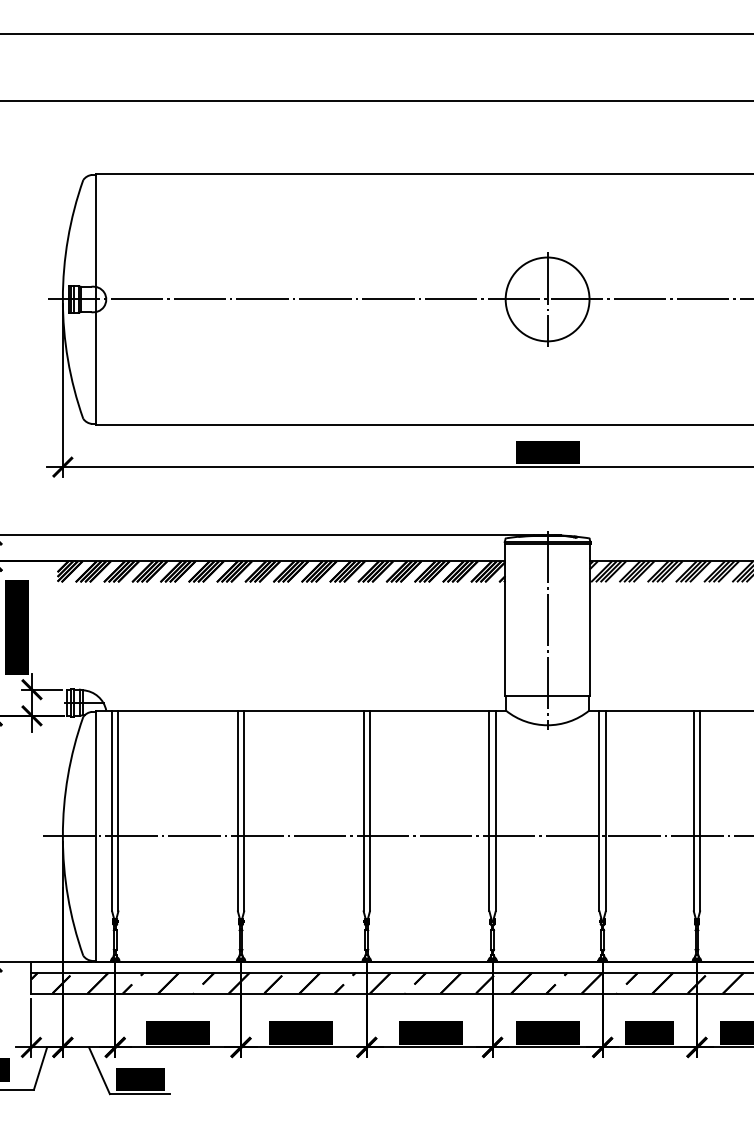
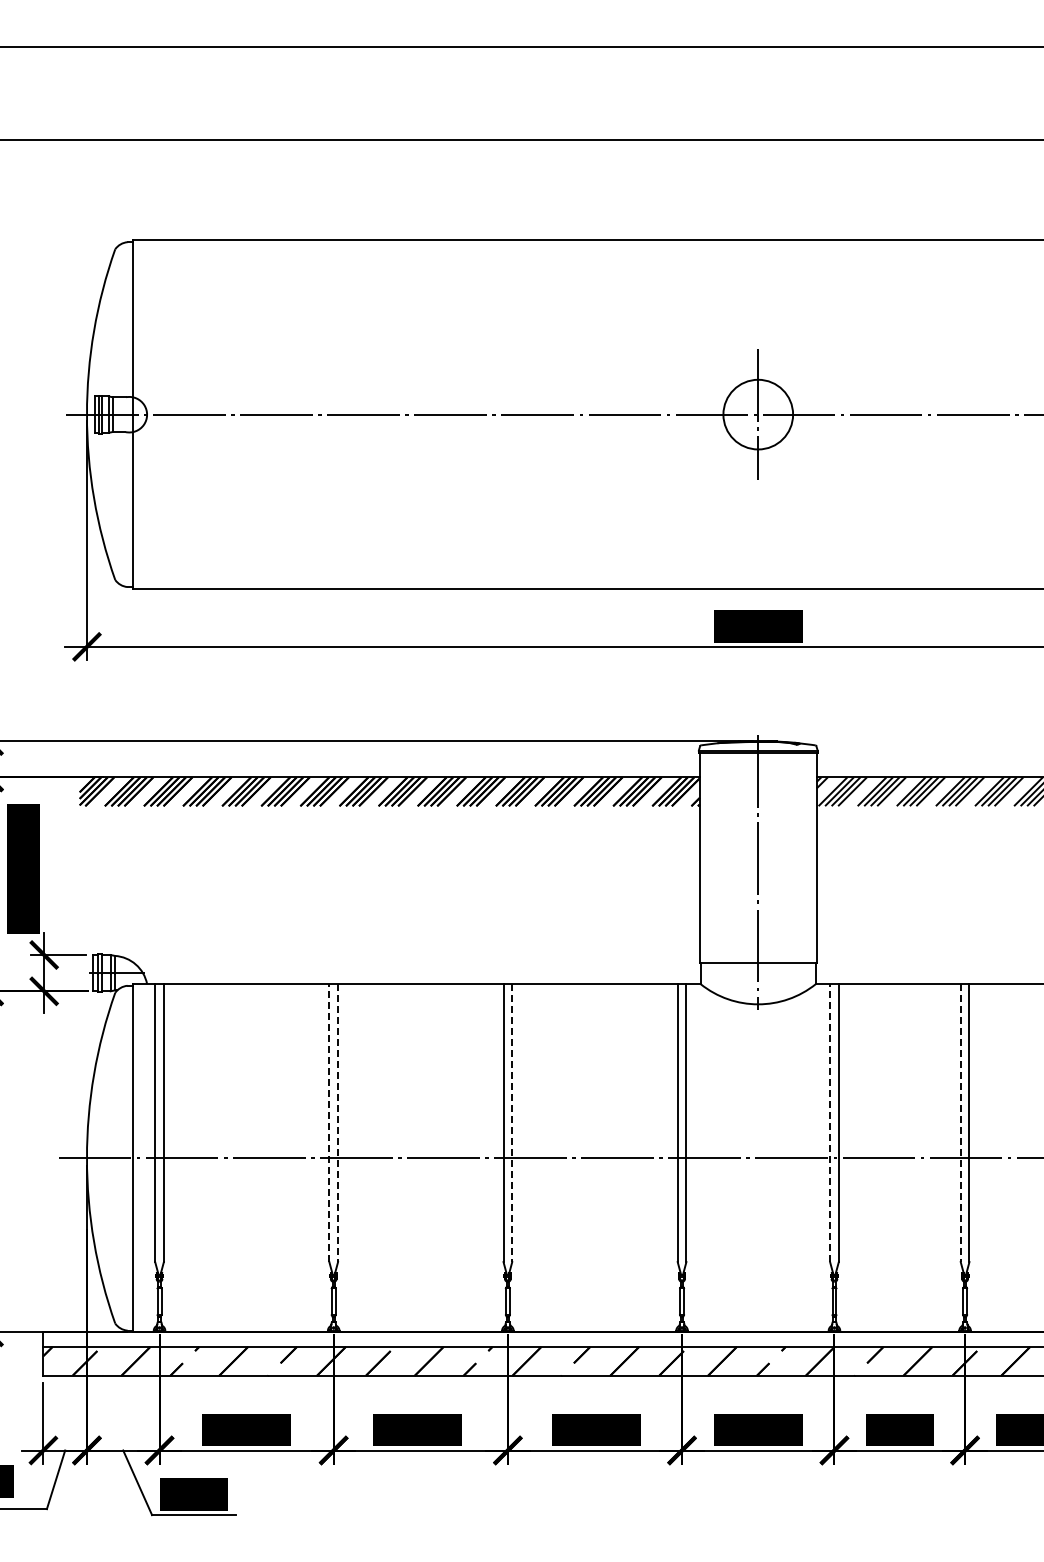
circle: (547, 299) -> (758, 414), size x0.6
line: (237, 810) -> (329, 1122), solid -> dashed
line: (599, 810) -> (830, 1122), solid -> dashed
line: (244, 811) -> (338, 1123), solid -> dashed
line: (370, 811) -> (512, 1123), solid -> dashed
line: (693, 811) -> (960, 1123), solid -> dashed

